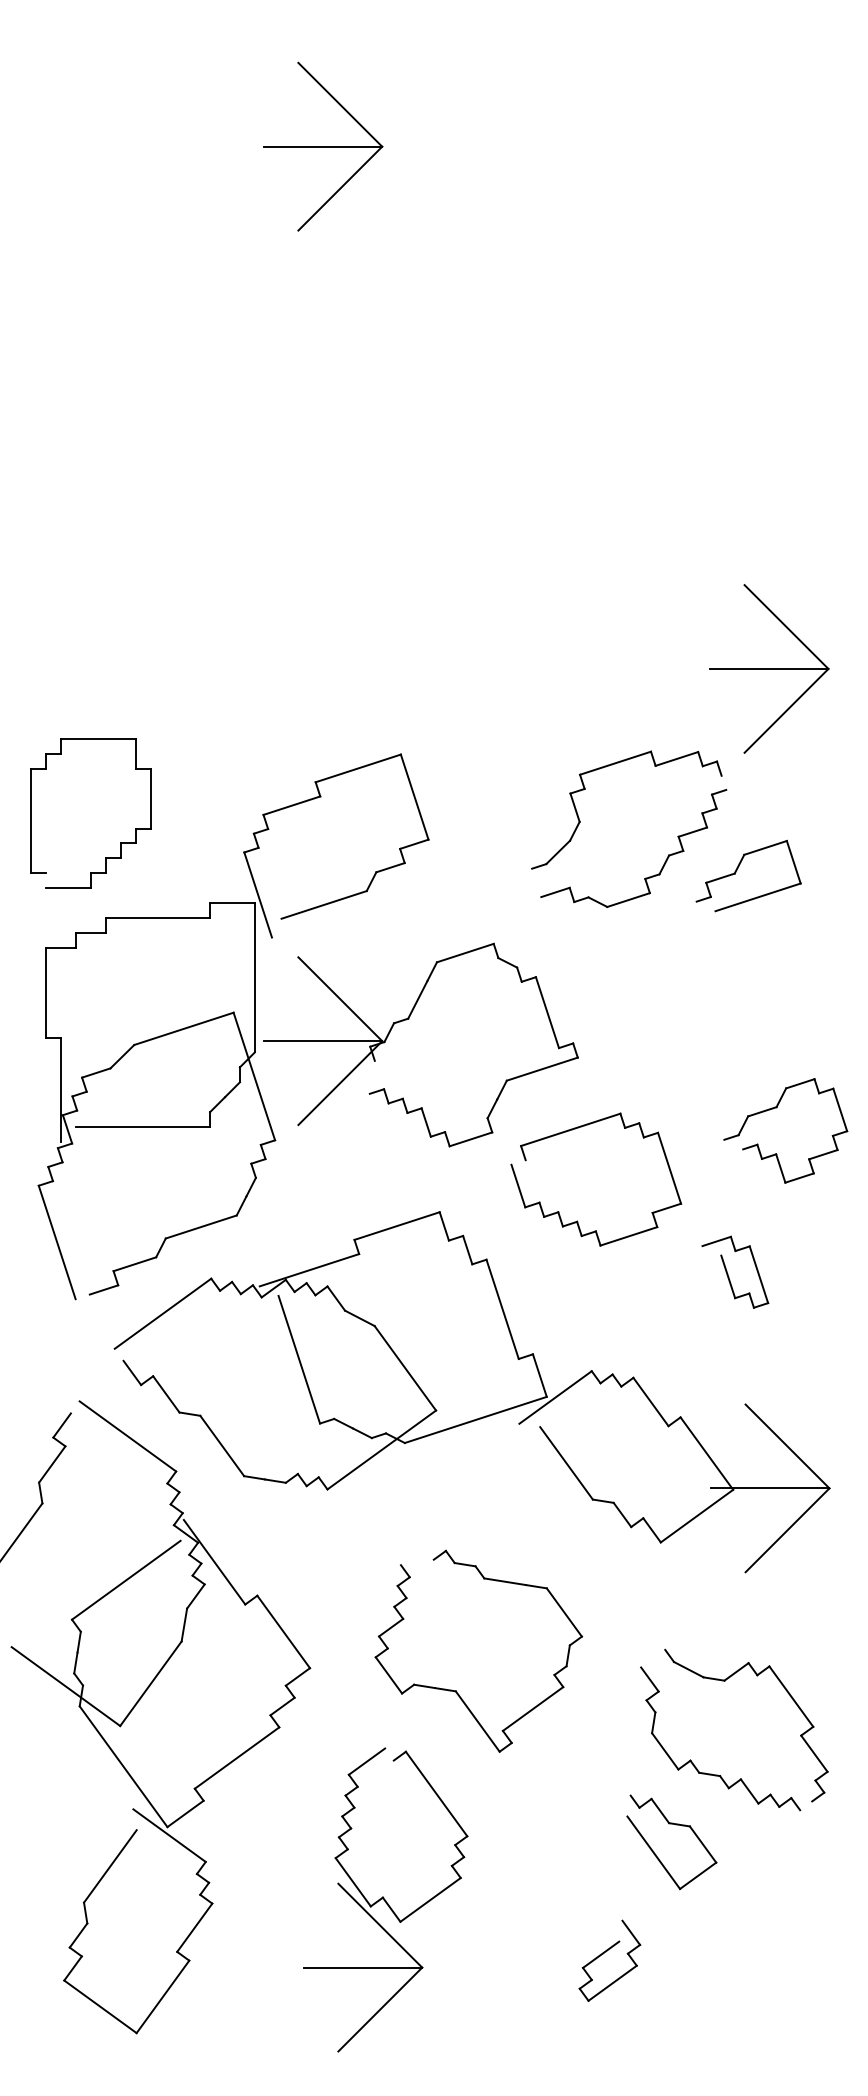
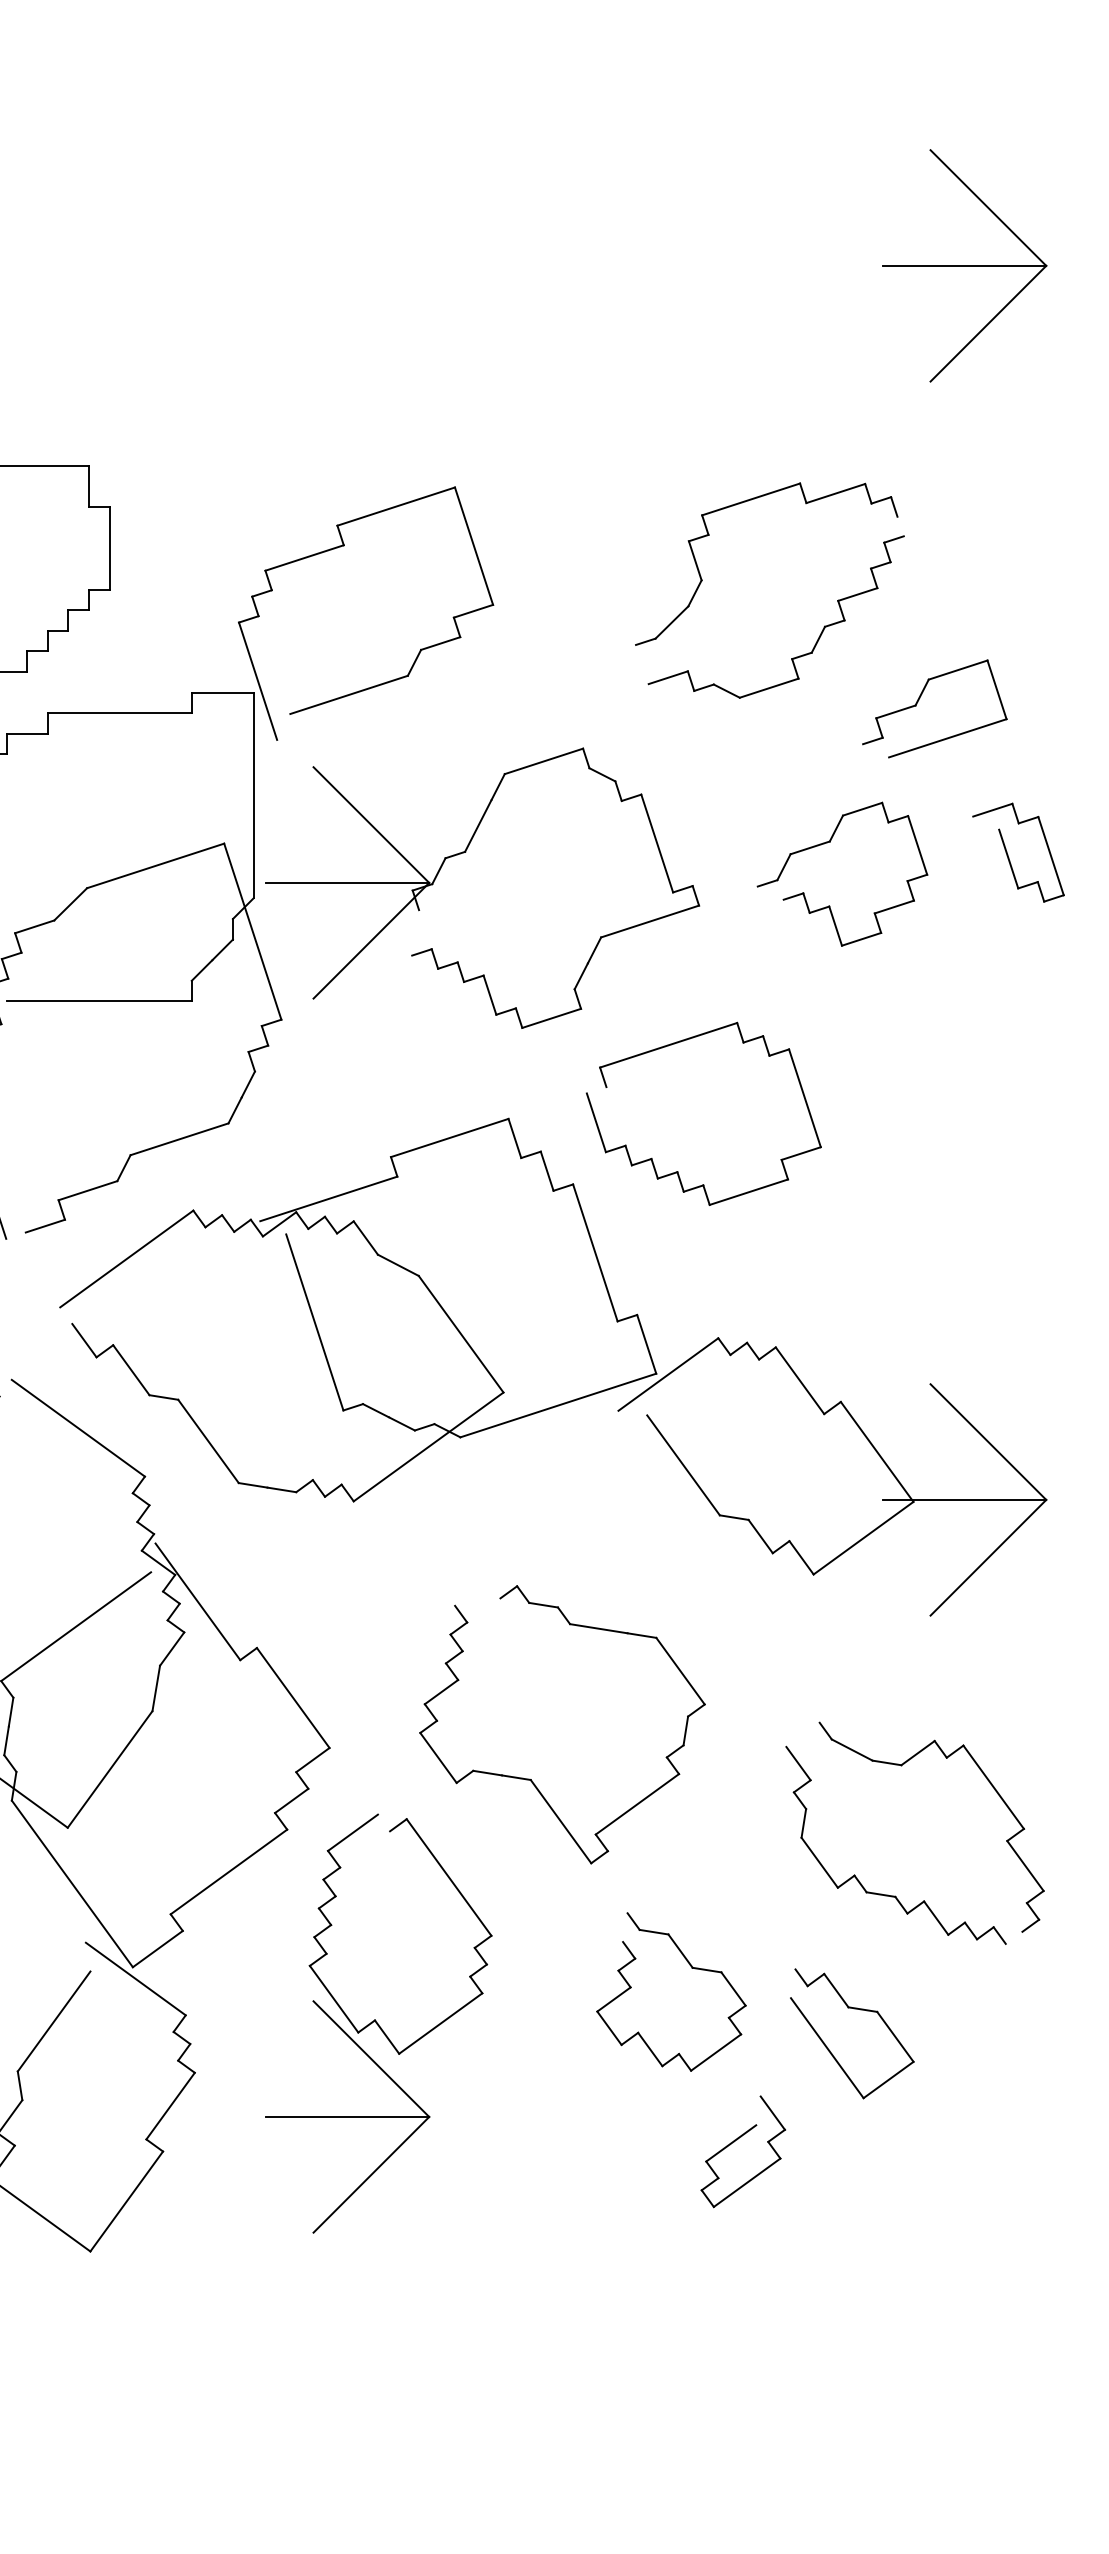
part: (769, 668) -> (964, 265), moved
part: (737, 870) -> (919, 701), moved
part: (776, 1108) -> (829, 843), moved
part: (577, 1220) -> (677, 1170), moved
part: (728, 1273) -> (1009, 854), moved
part: (675, 1825) -> (857, 2010), moved
part: (572, 1828) -> (691, 1969), added
part: (385, 1899) -> (378, 2022), moved

